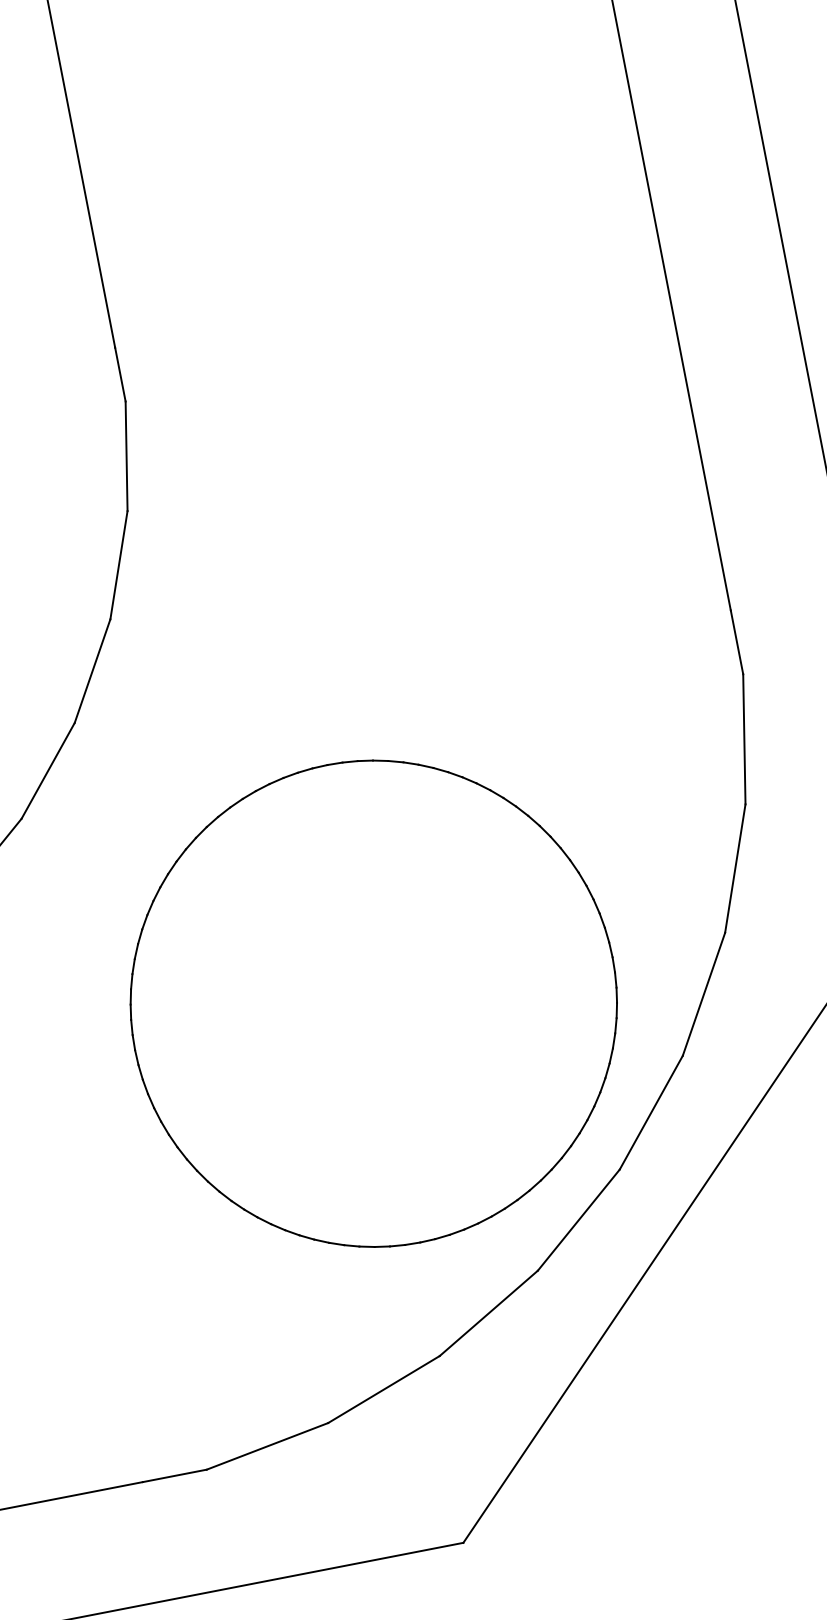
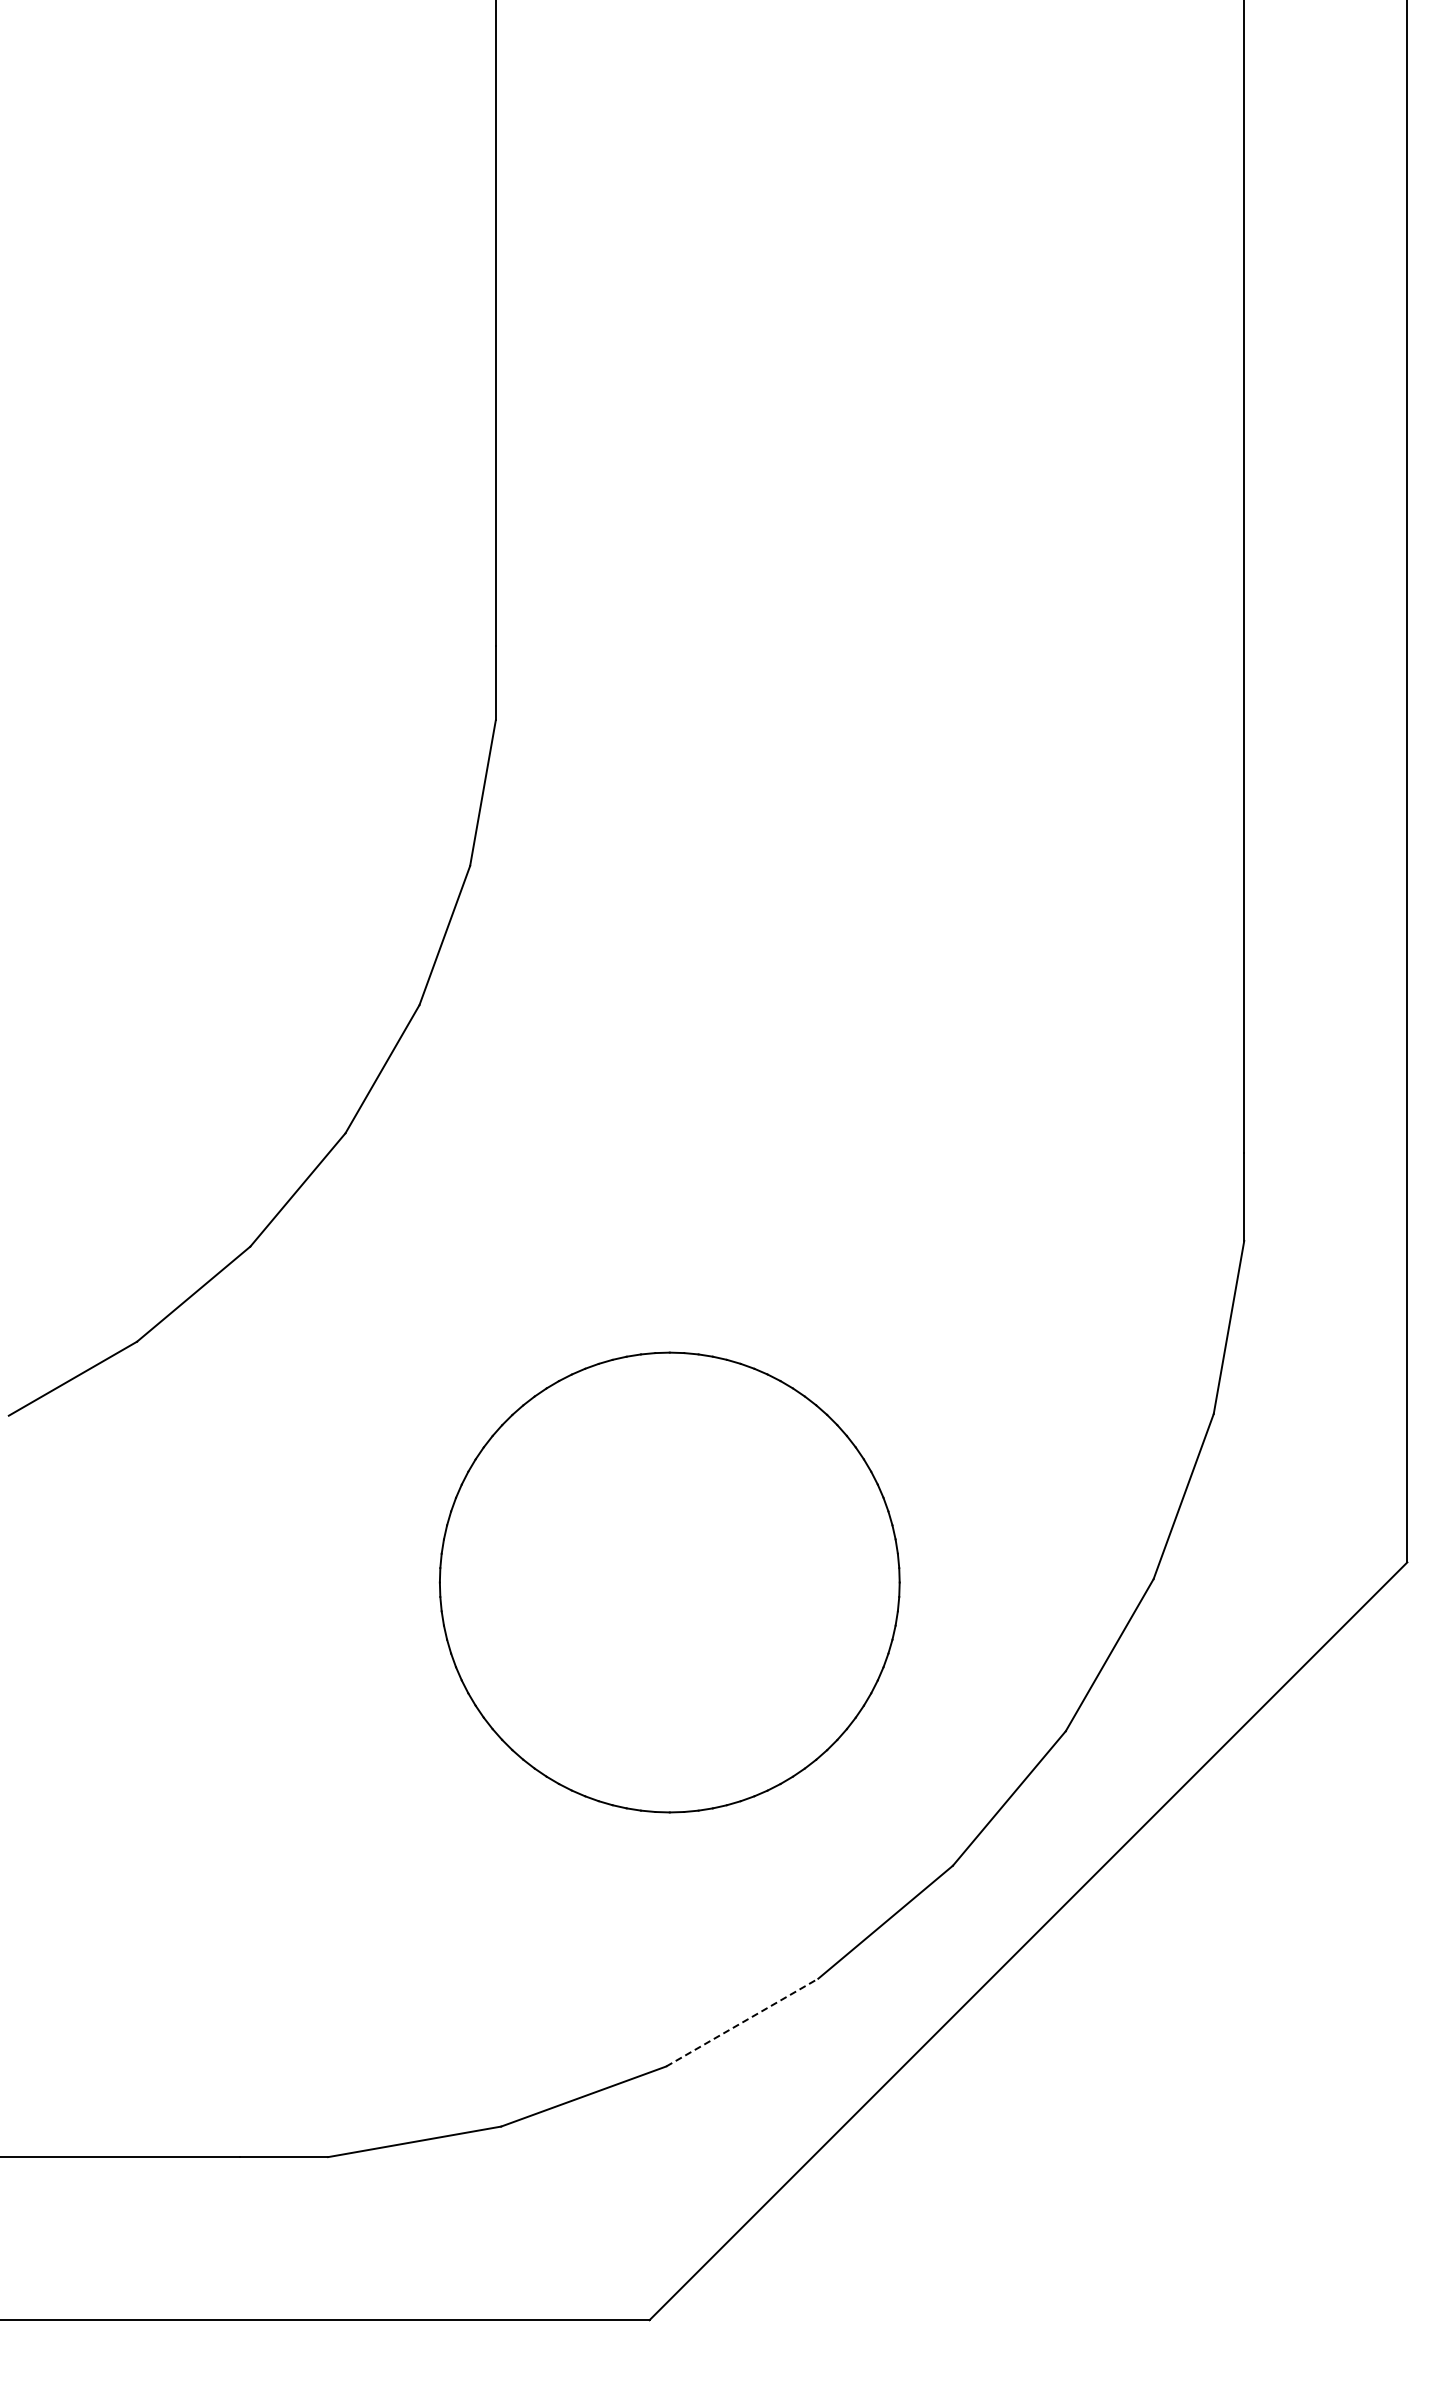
part: (373, 1003) -> (669, 1582), size x0.7
line: (488, 1313) -> (742, 2022), solid -> dashed

